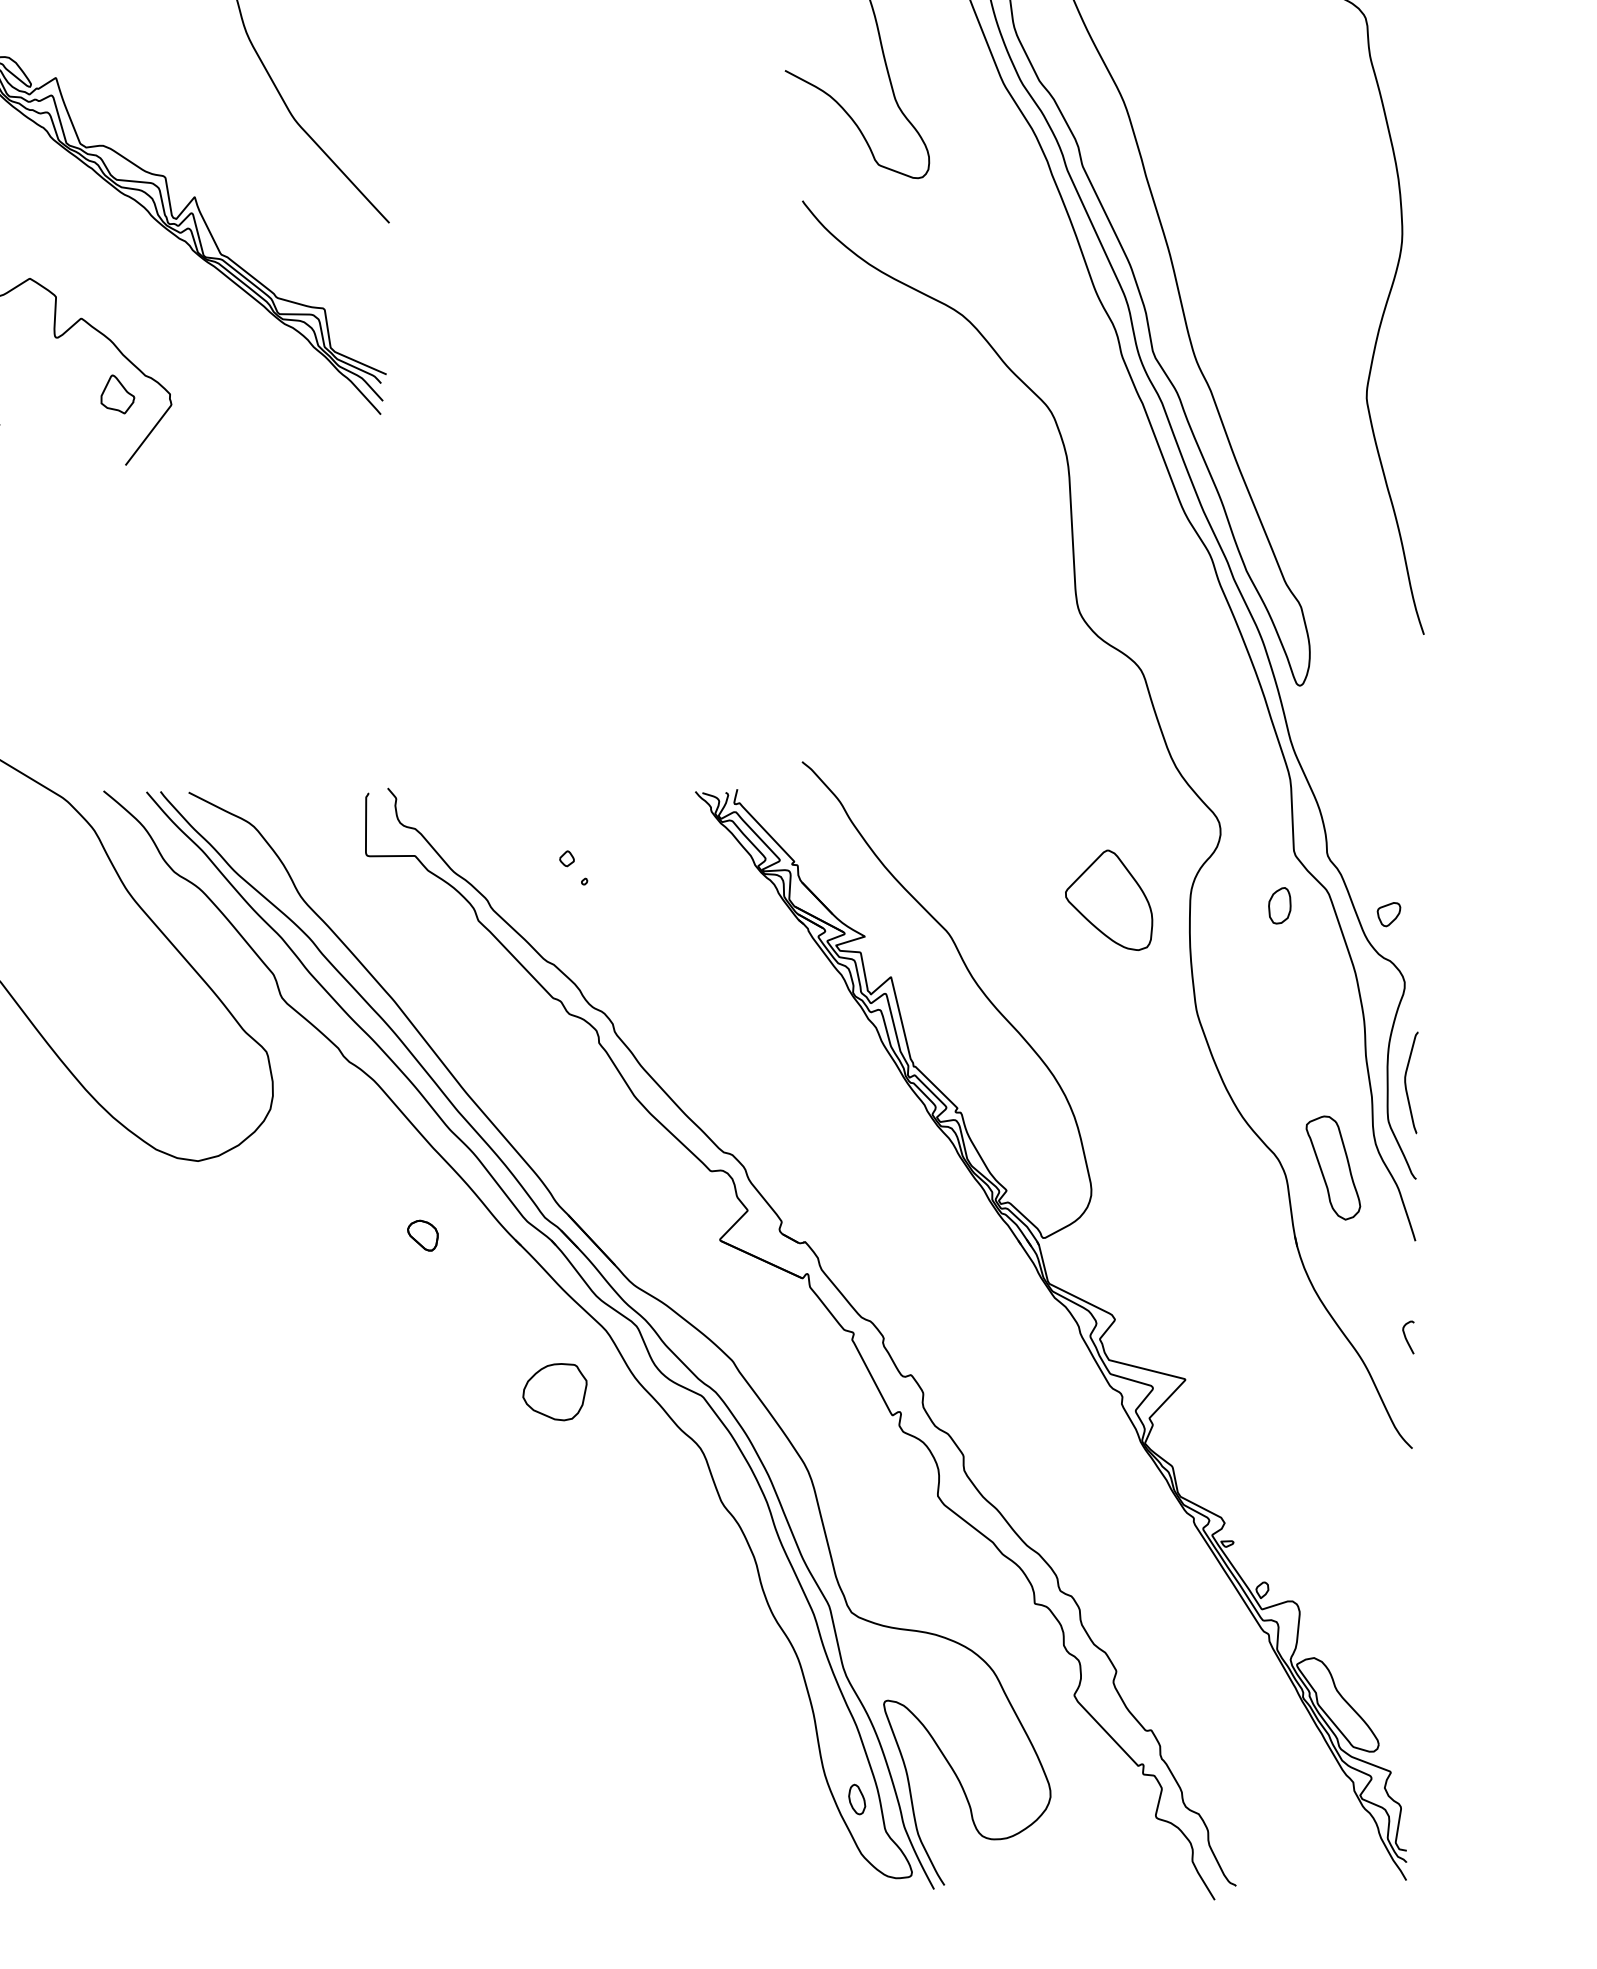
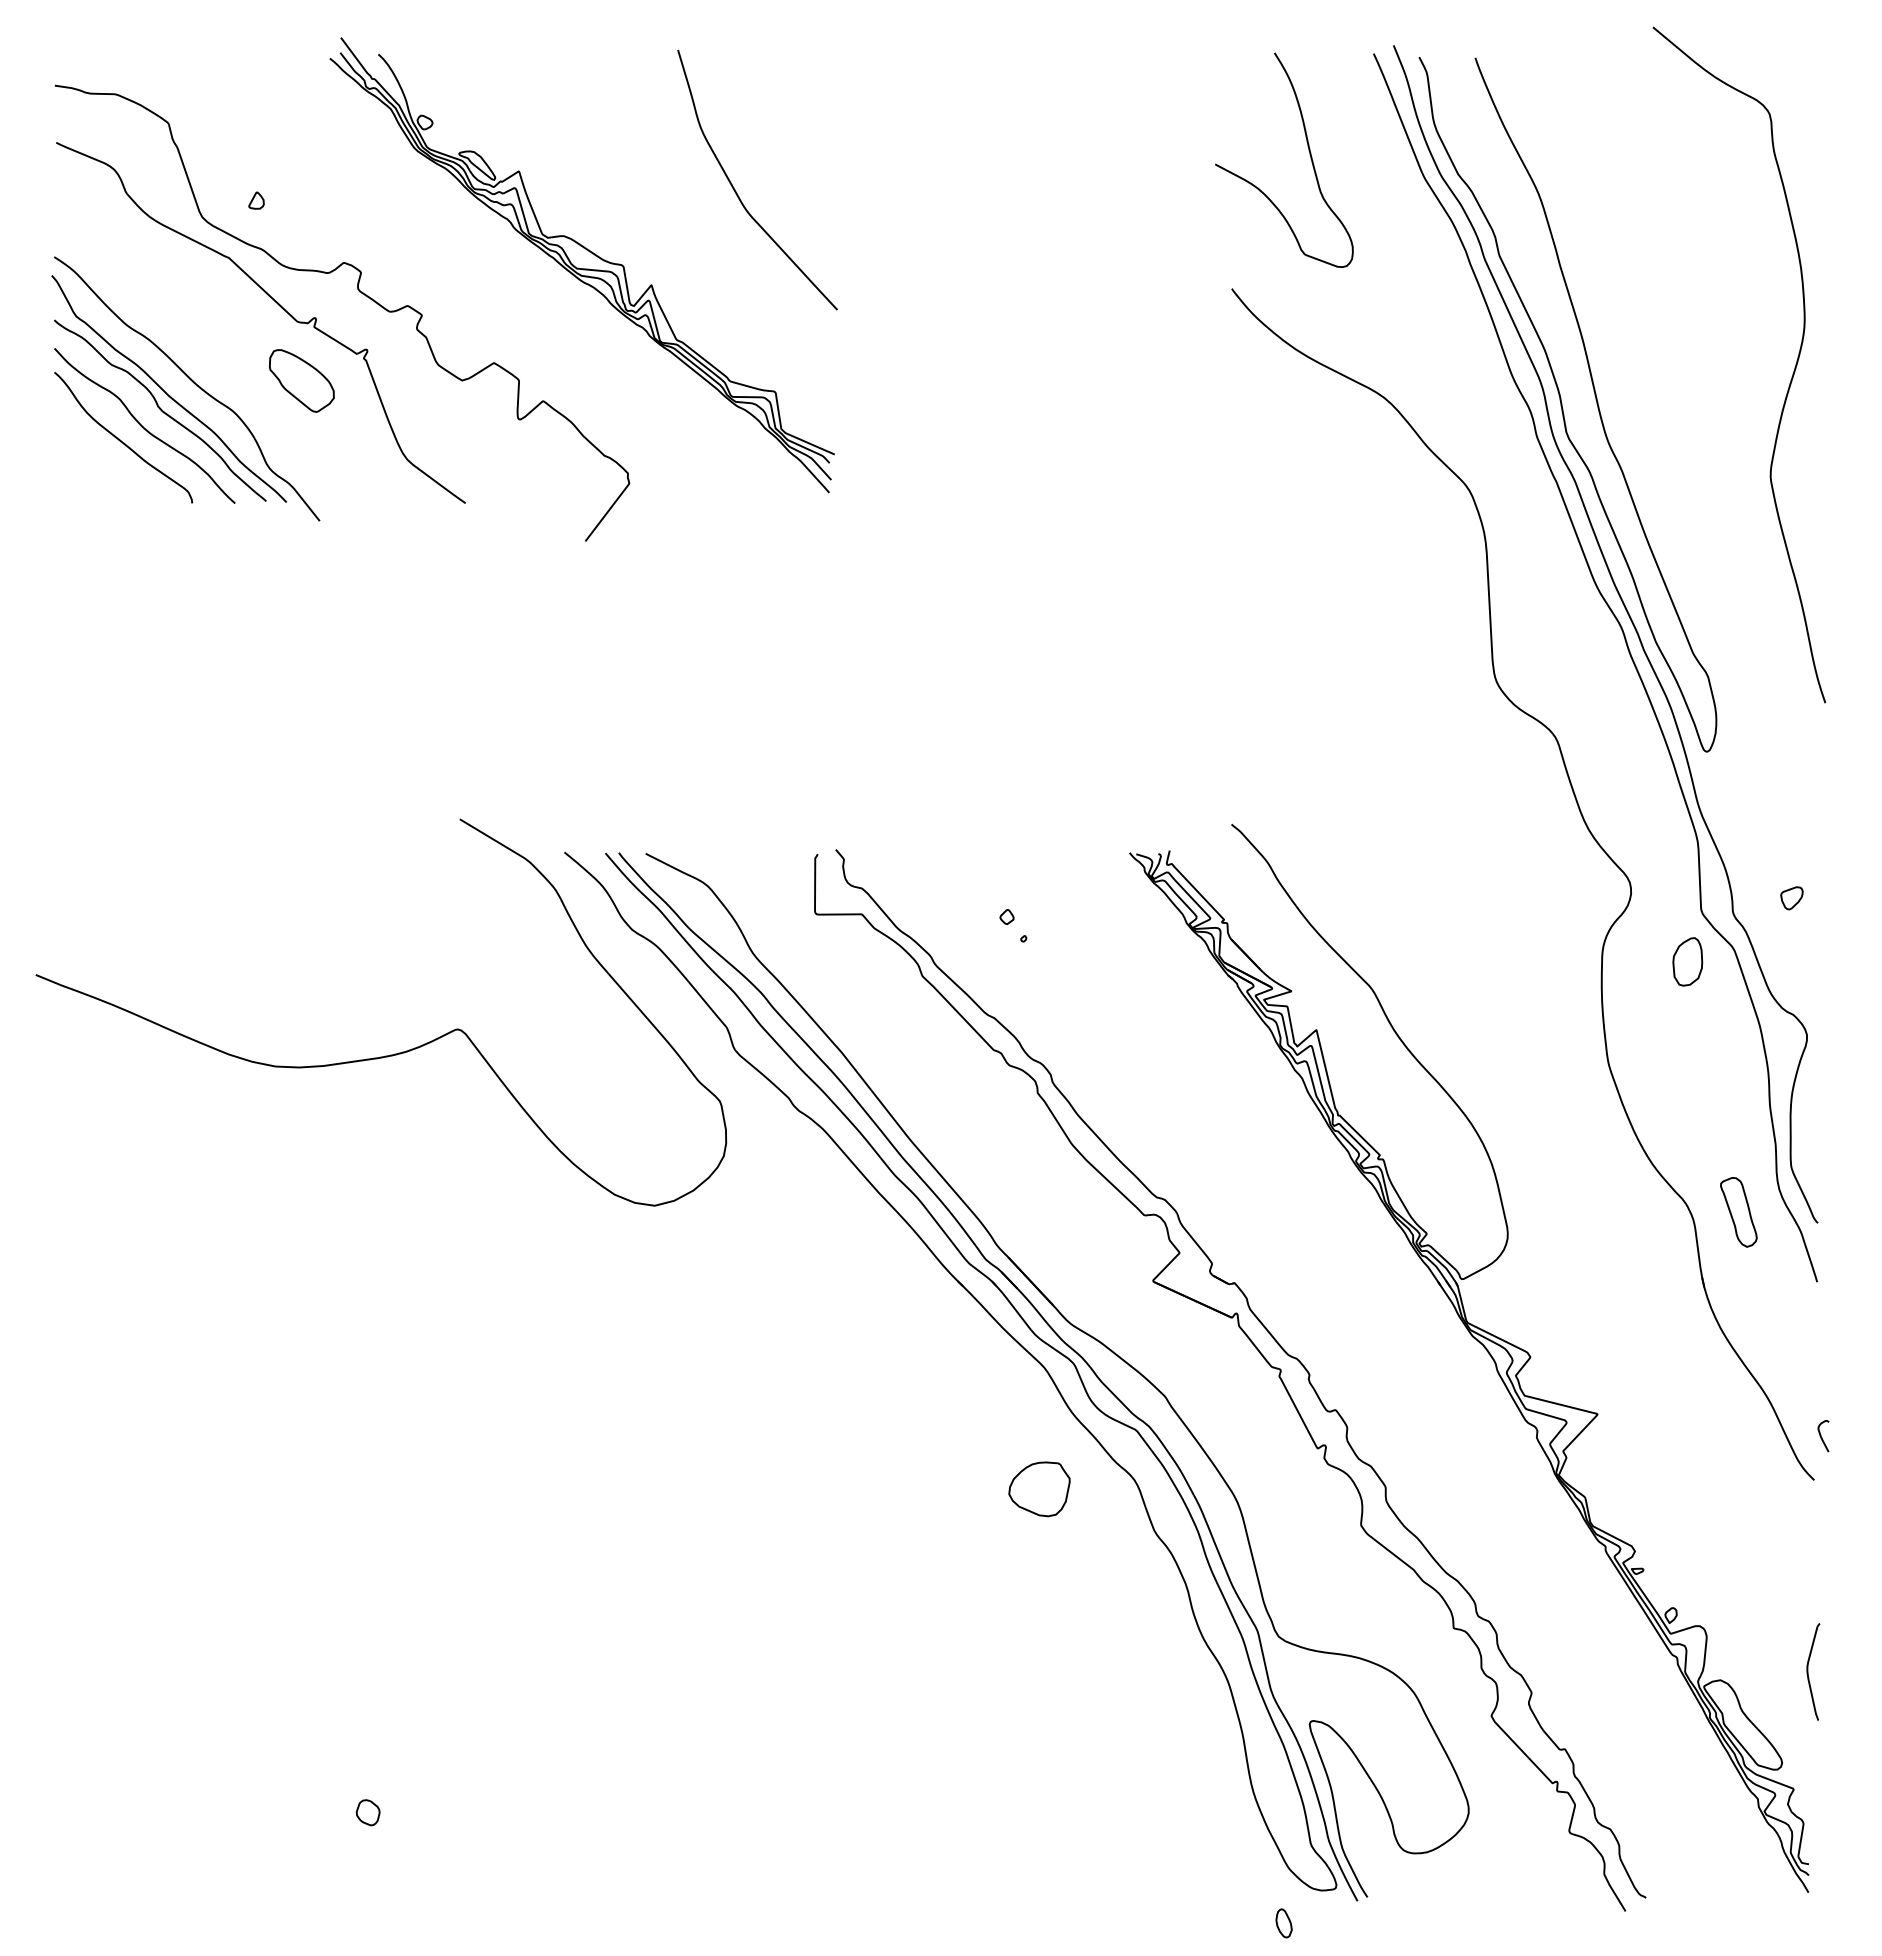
part: (117, 394) -> (577, 473), removed
part: (1108, 900) -> (1524, 956), removed
part: (1279, 905) -> (1687, 961), size x1.4
part: (1388, 914) -> (1791, 898), moved
curve: (1406, 1082) -> (1808, 1671), moved
part: (1333, 1168) -> (1738, 1212), size x0.7
part: (423, 1235) -> (869, 1276), removed
curve: (1407, 1338) -> (1822, 1437), moved
part: (554, 1392) -> (1039, 1489), moved
part: (856, 1799) -> (1283, 1923), moved

